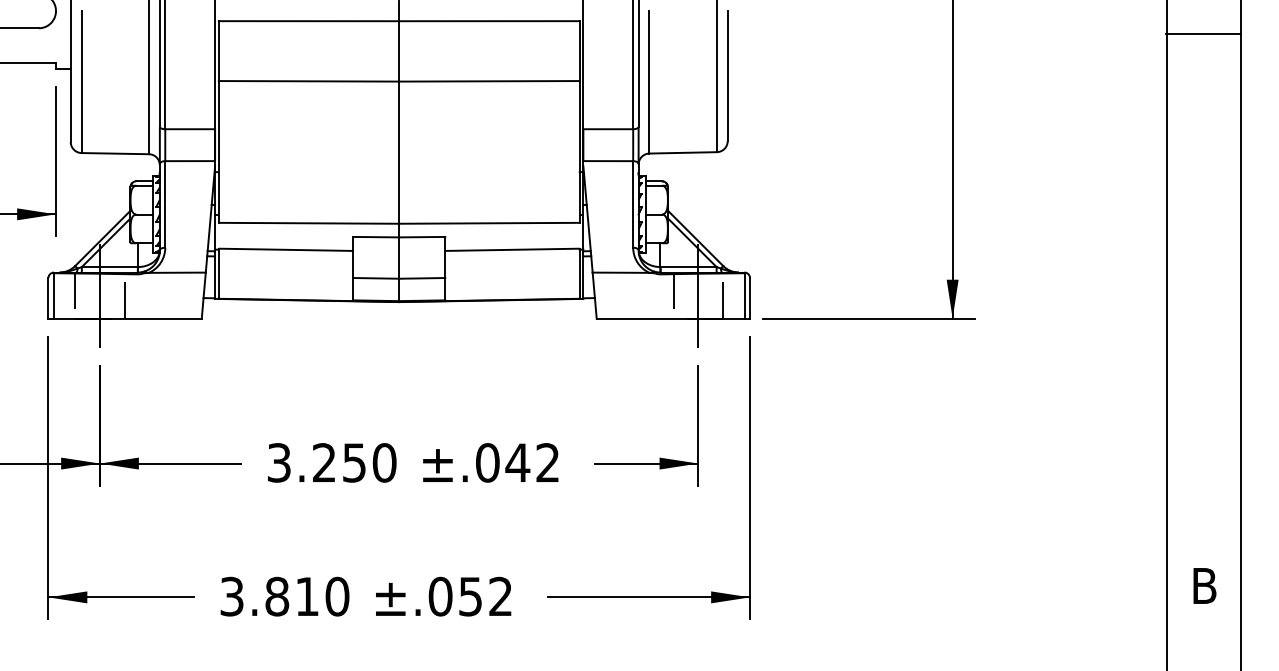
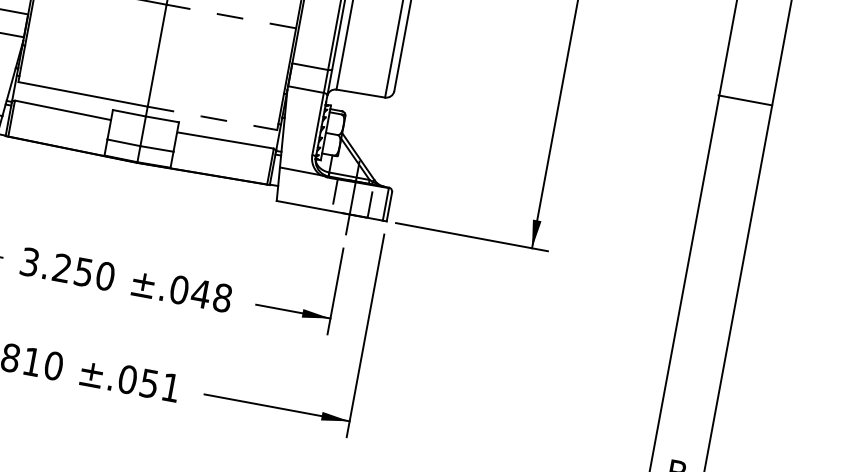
line: (1203, 33) -> (745, 100), moved
line: (488, 81) -> (230, 16), solid -> dashed
line: (489, 223) -> (212, 118), solid -> dashed
text: (547, 462) -> (222, 297), ±.042 -> ±.048
text: (500, 595) -> (170, 386), ±.052 -> ±.051

